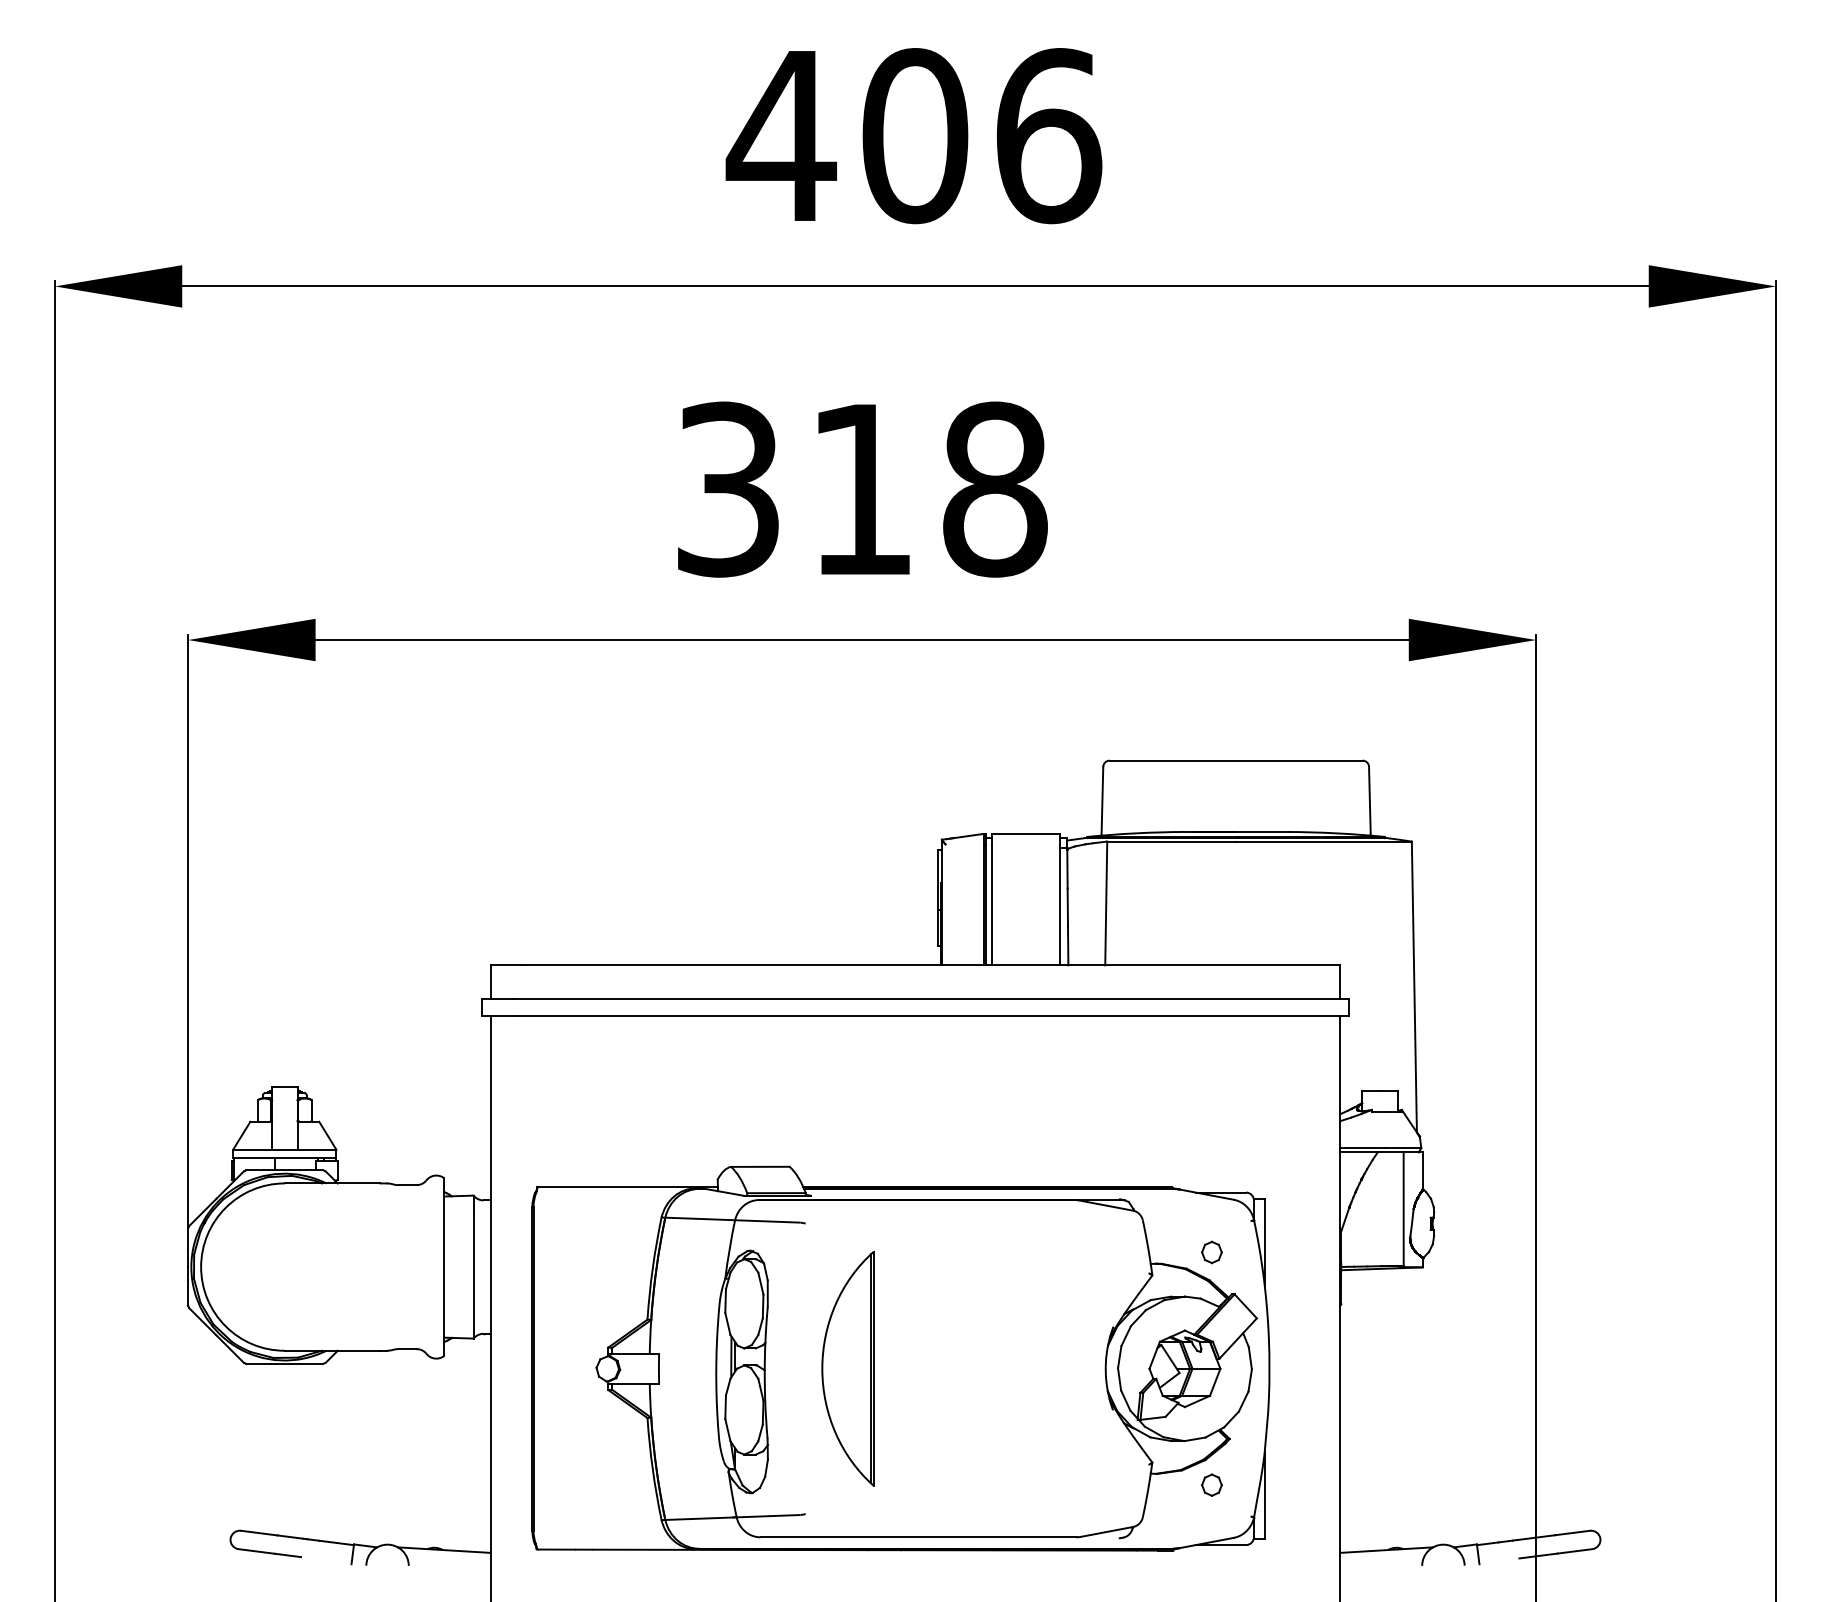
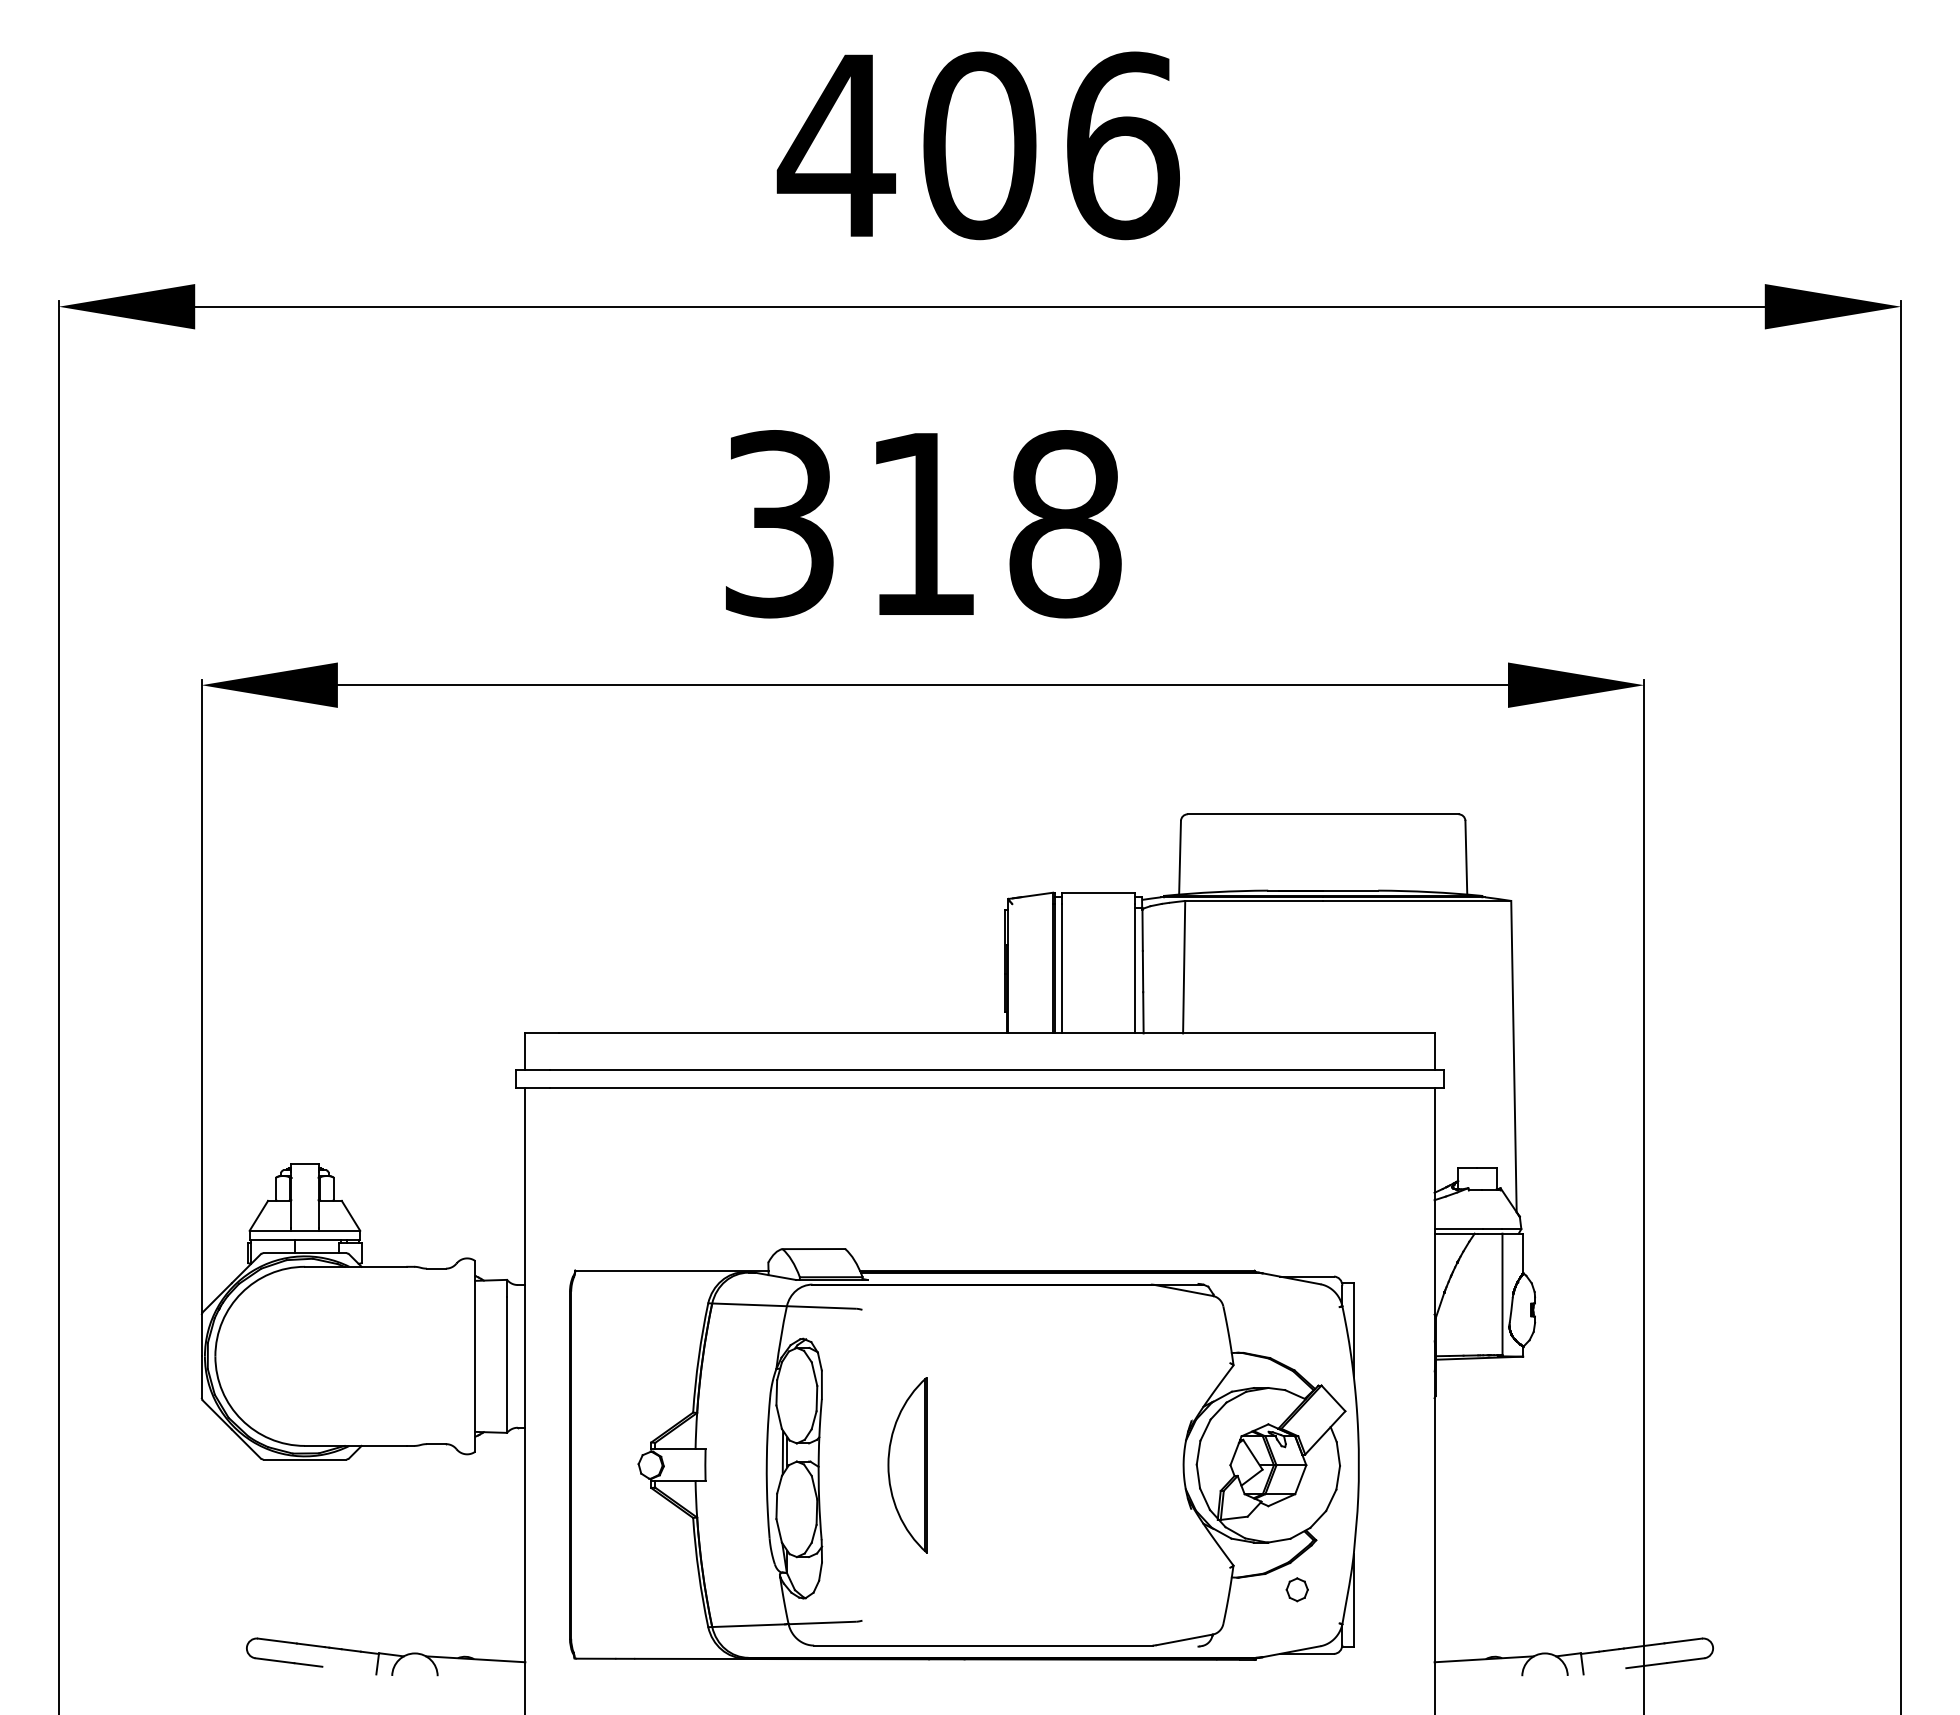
part: (1211, 1252) -> (1296, 1340), removed
part: (847, 1368) -> (907, 1464), size x0.7

